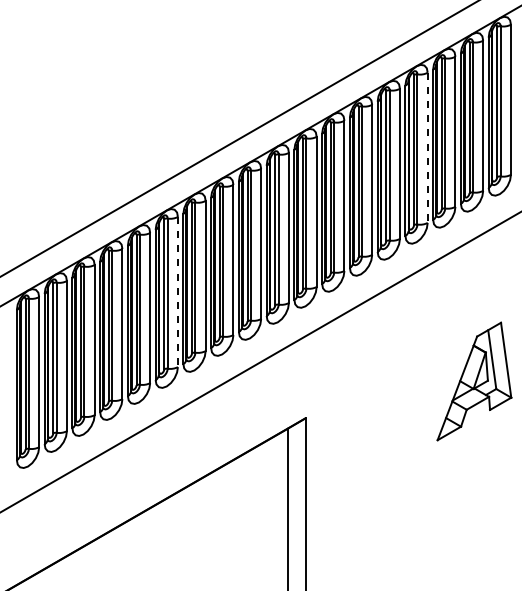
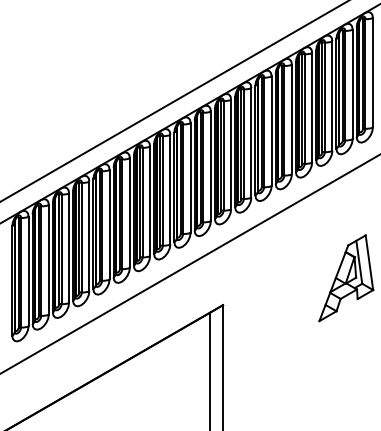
line: (427, 148) -> (312, 108), dashed -> solid
line: (177, 292) -> (129, 213), dashed -> solid

